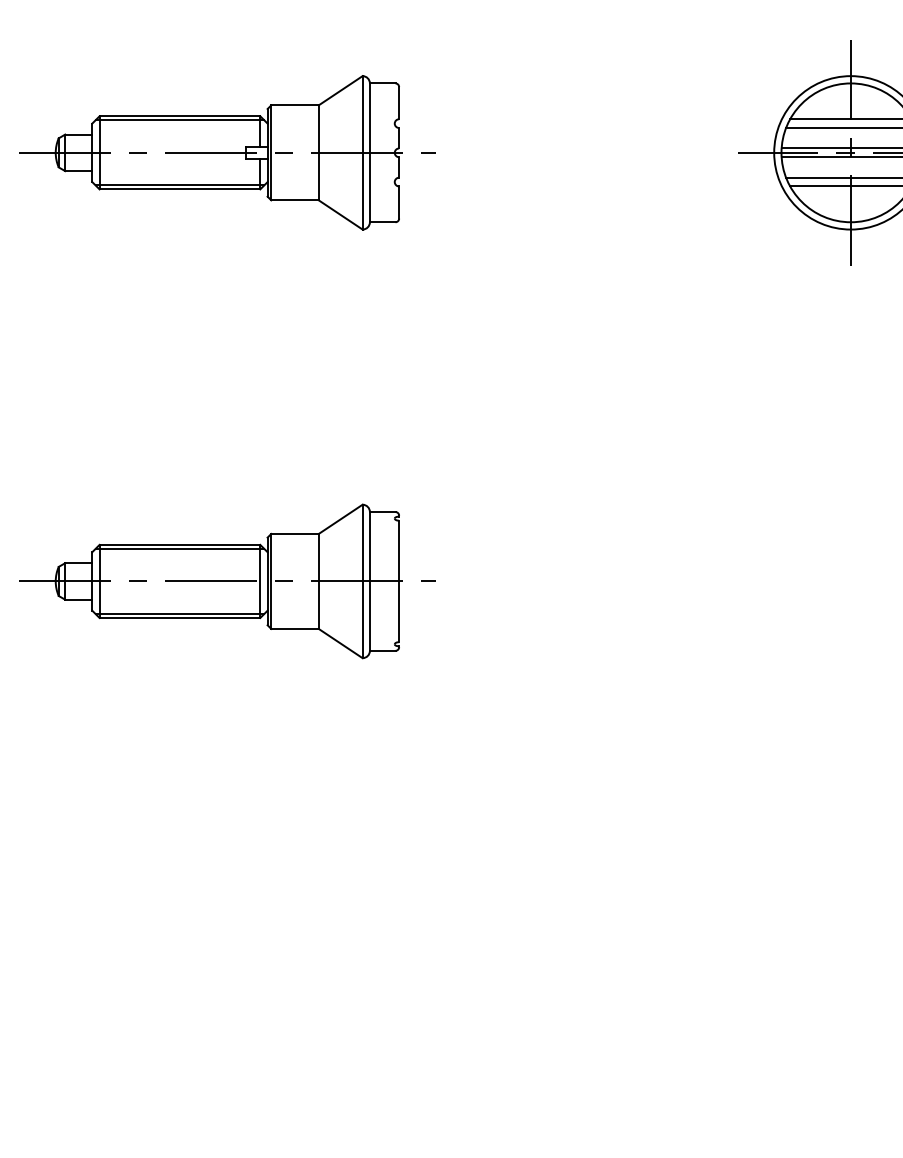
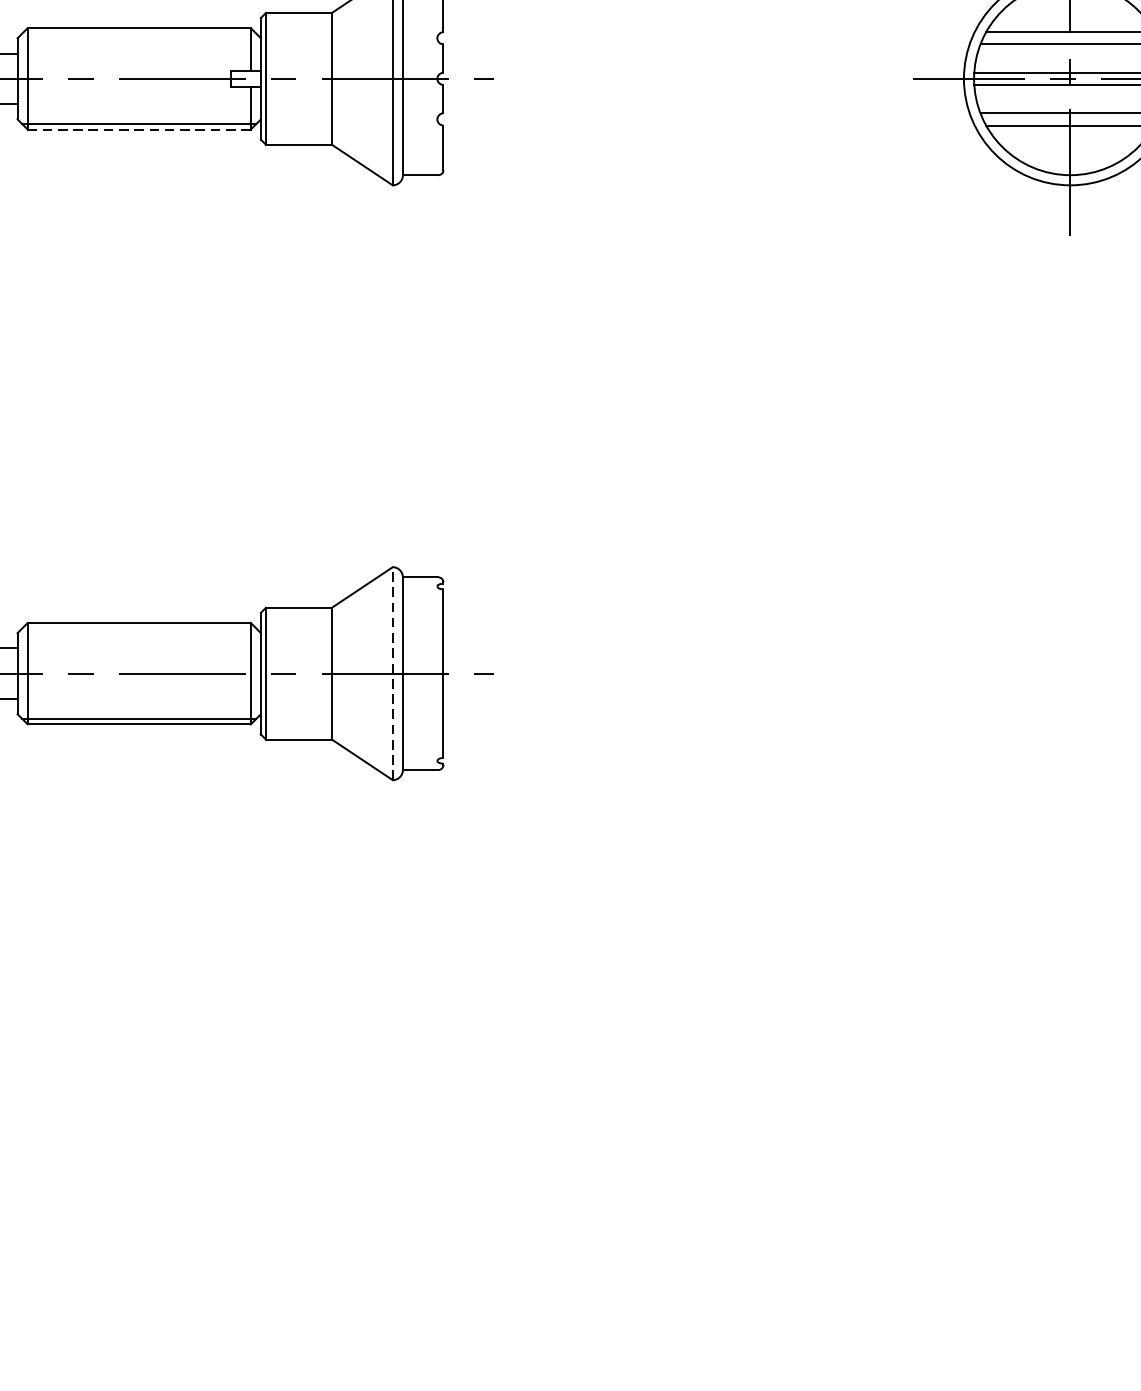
line: (179, 120) -> (138, 33), removed
line: (179, 189) -> (138, 129), solid -> dashed
line: (179, 548) -> (138, 627), removed
line: (362, 581) -> (392, 673), solid -> dashed

